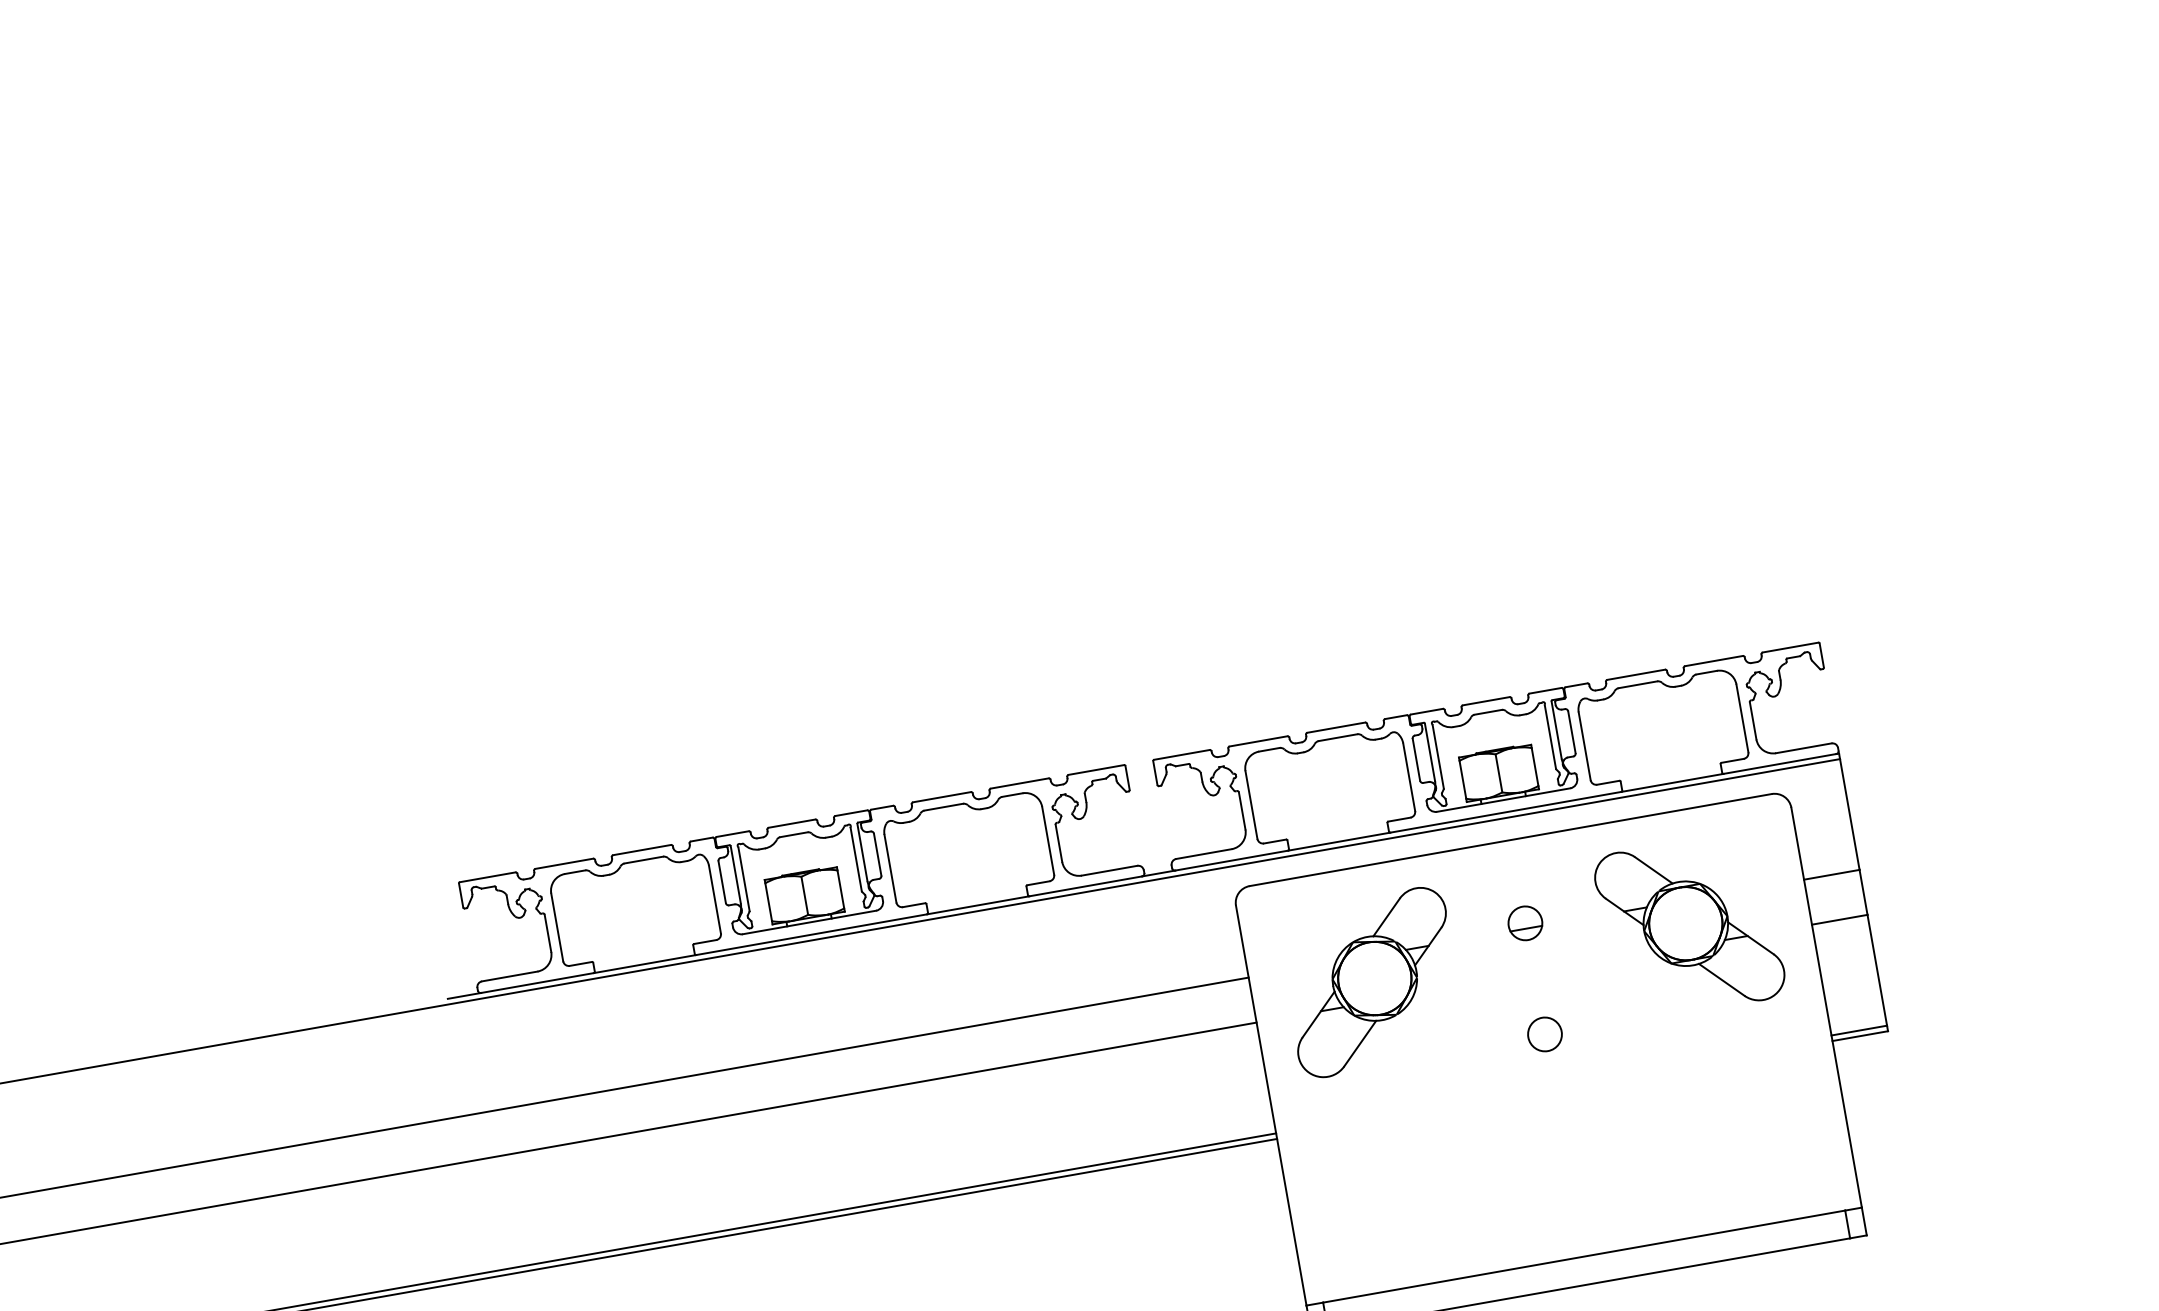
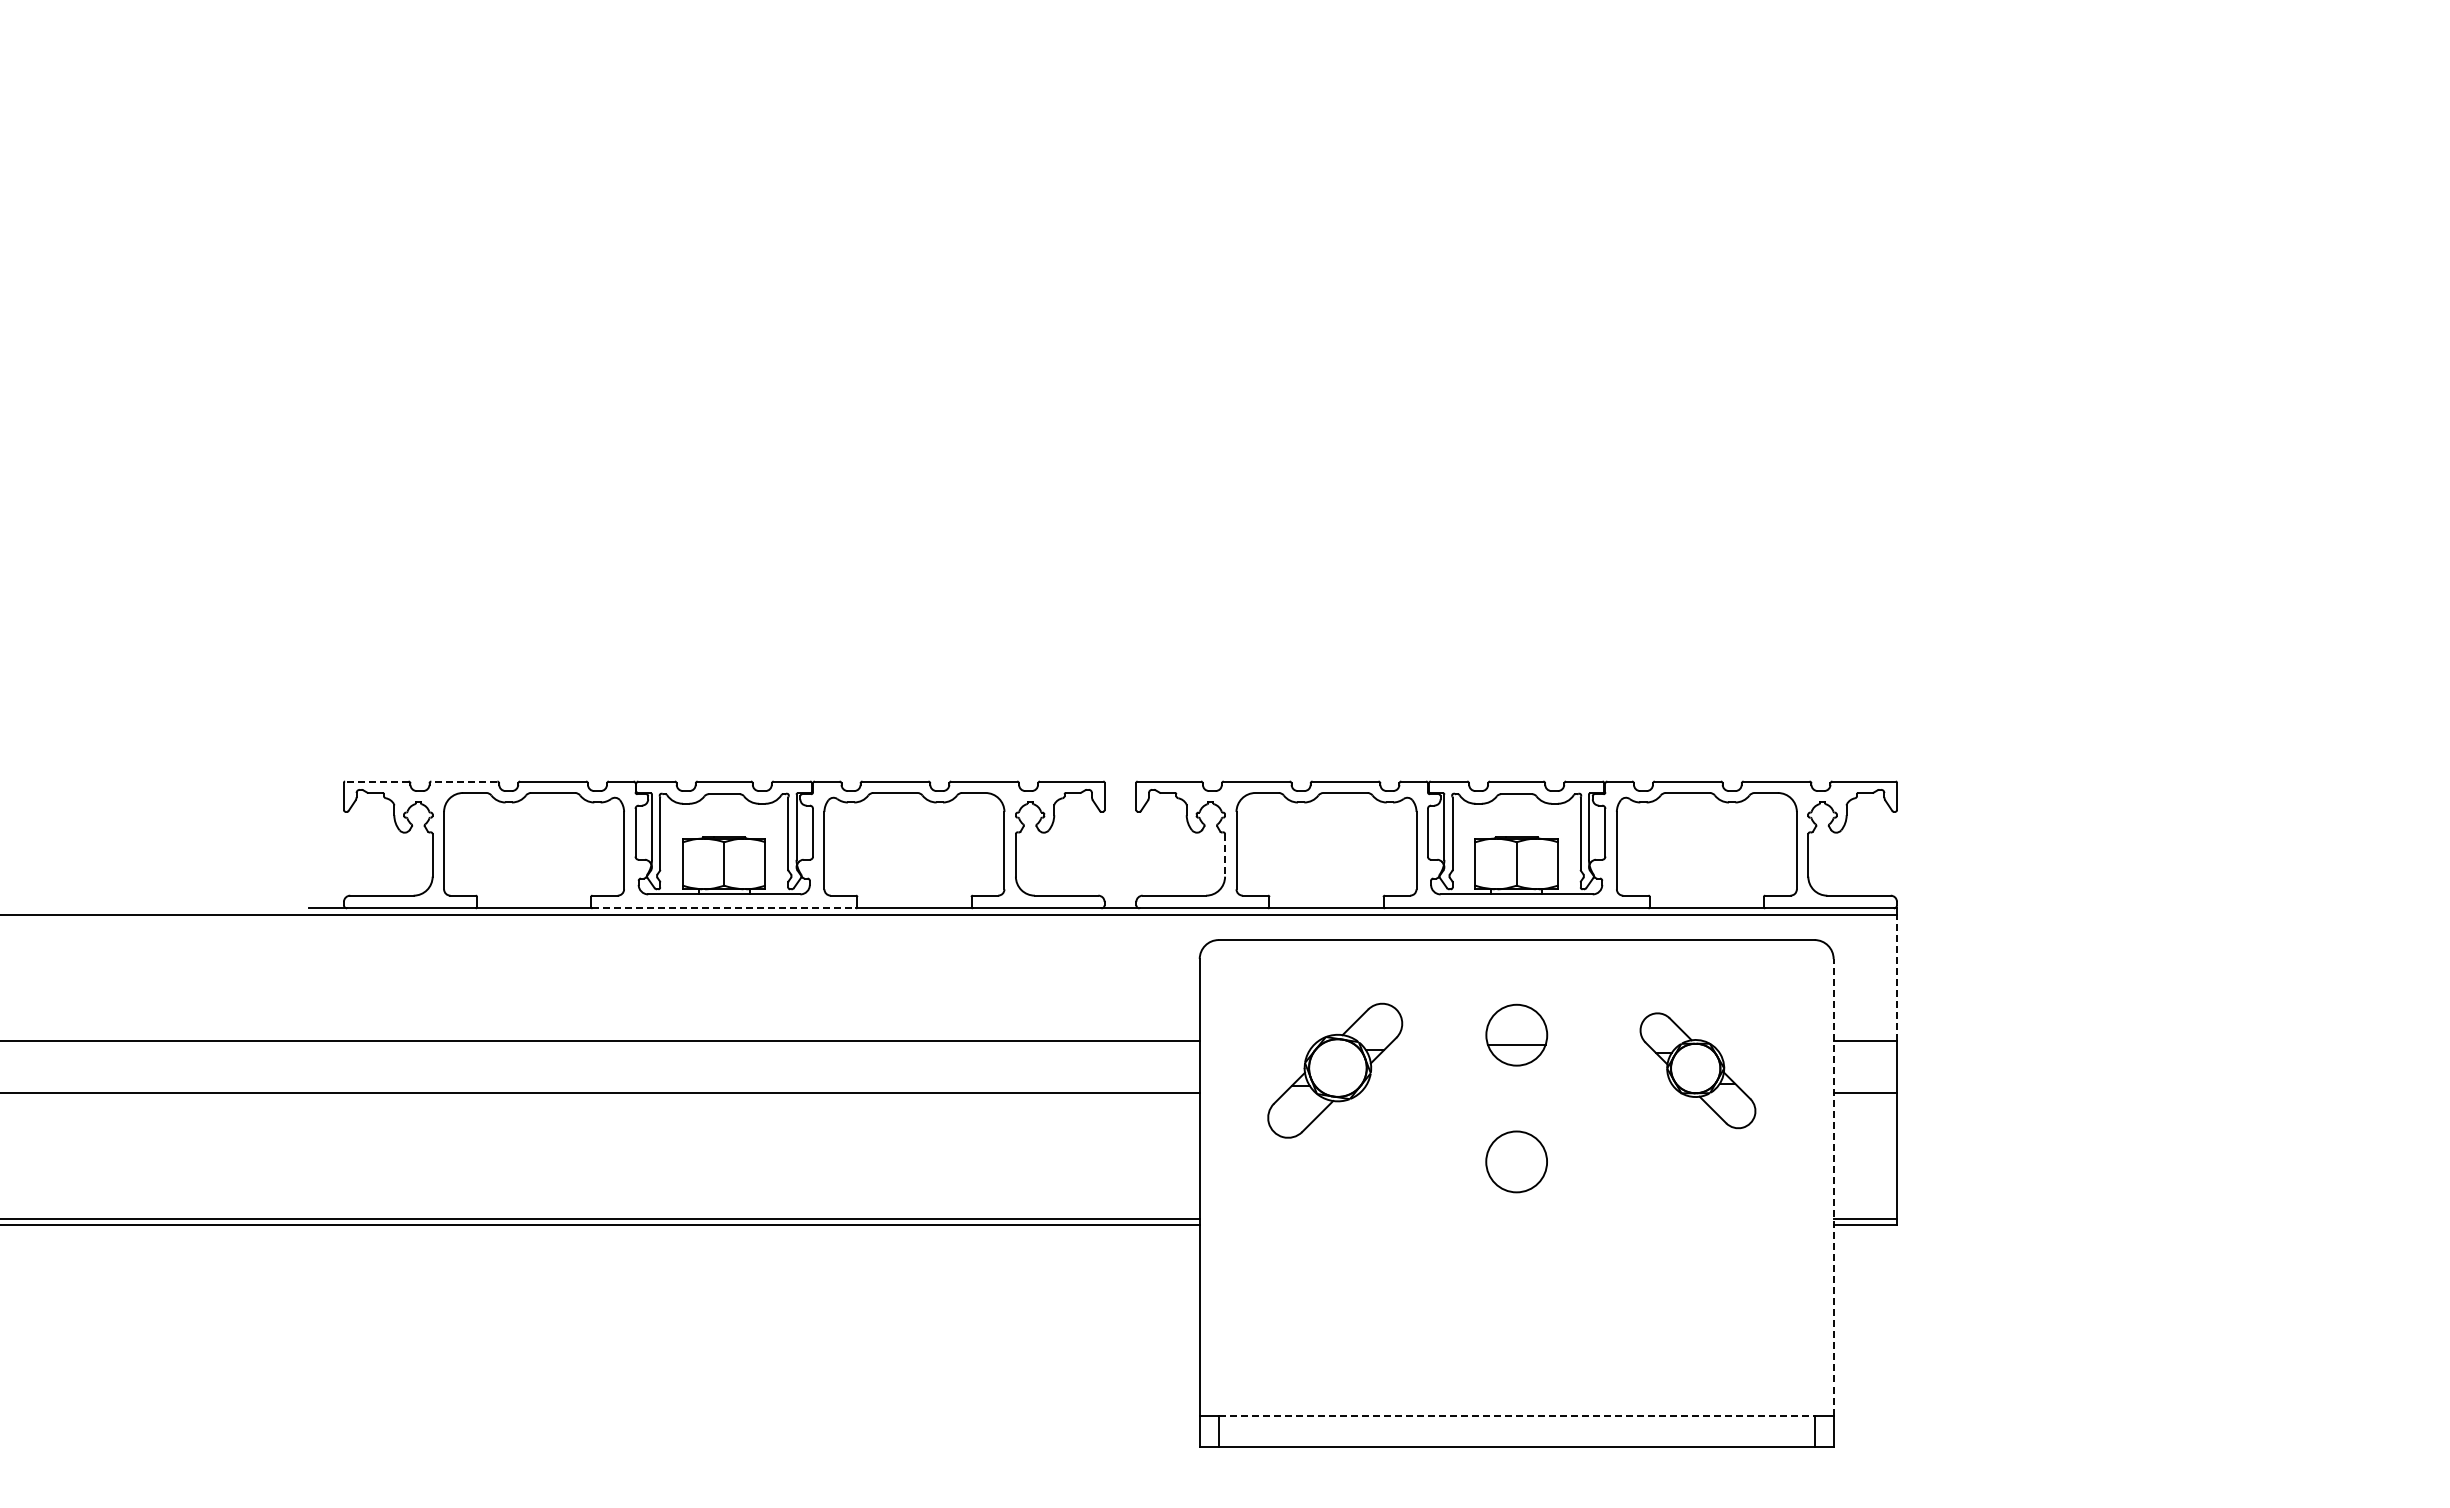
line: (1242, 810) -> (1225, 855), solid -> dashed
line: (1850, 814) -> (1897, 977), solid -> dashed
line: (564, 863) -> (464, 781), solid -> dashed
line: (487, 877) -> (376, 781), solid -> dashed
part: (1525, 922) -> (1516, 1034), size x1.6
part: (1689, 926) -> (1697, 1070), size x0.6
line: (811, 934) -> (724, 908), solid -> dashed
part: (1371, 982) -> (1334, 1070), size x0.7
line: (1826, 1007) -> (1833, 1186), solid -> dashed
circle: (1544, 1034) -> (1516, 1161), size x1.6
line: (1584, 1256) -> (1516, 1415), solid -> dashed

